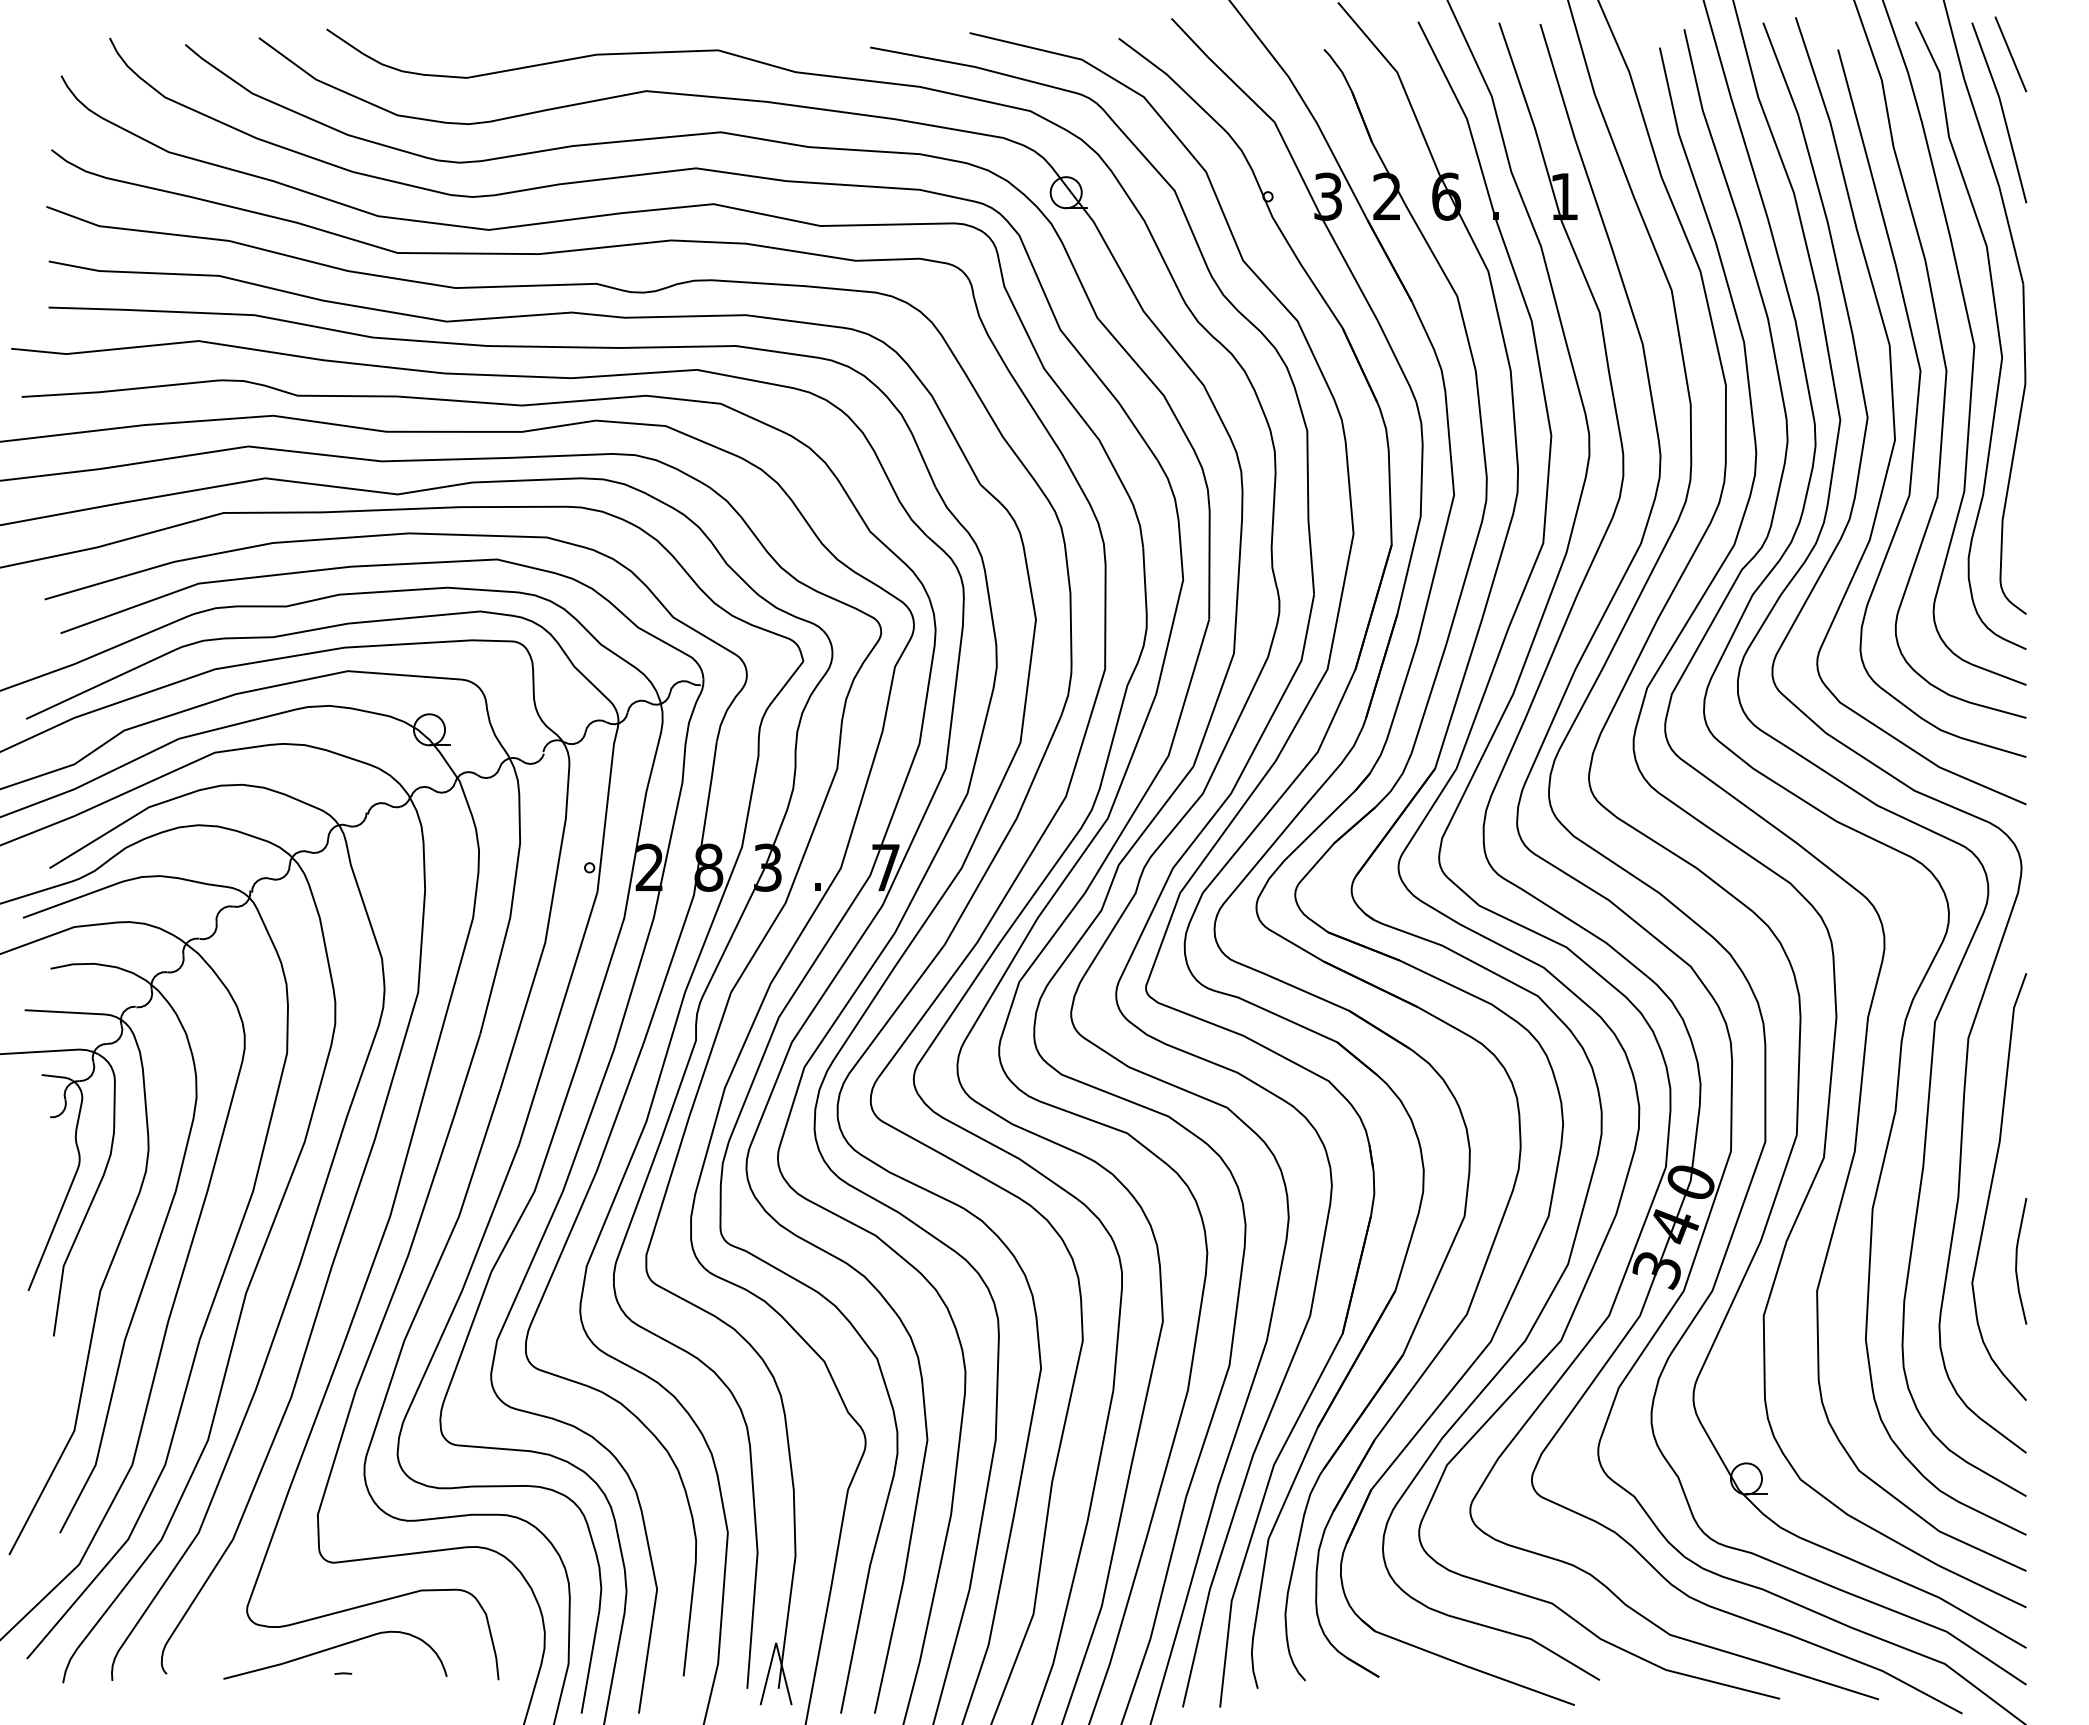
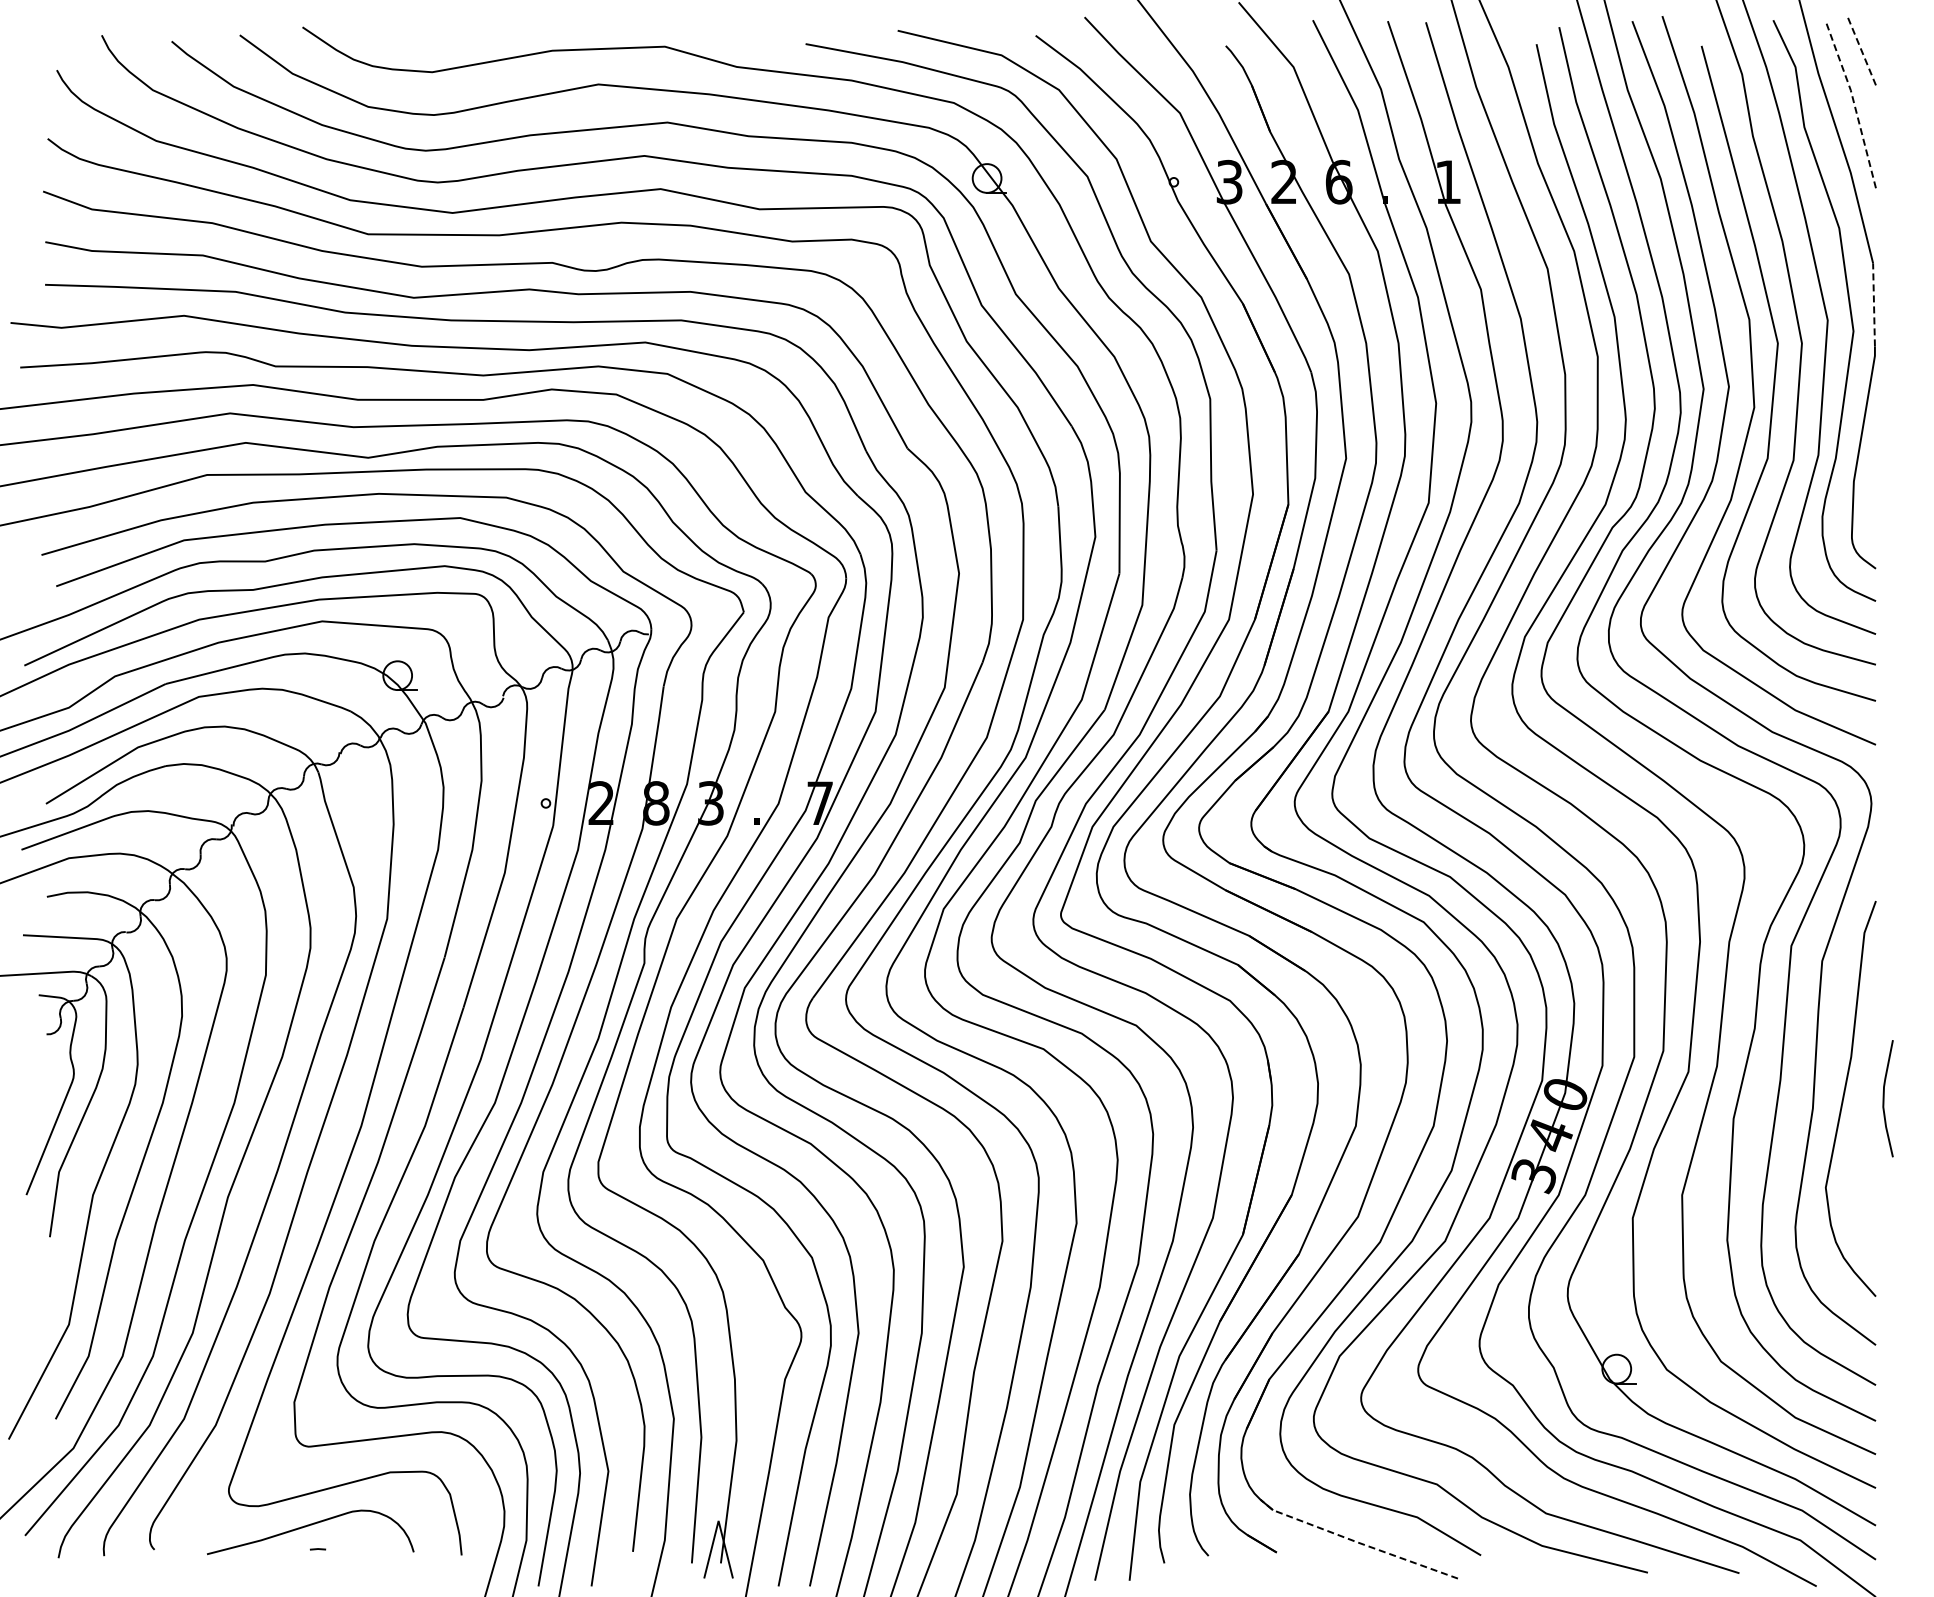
line: (2010, 54) -> (1861, 50), solid -> dashed
line: (2002, 110) -> (1853, 102), solid -> dashed
line: (2024, 328) -> (1874, 304), solid -> dashed
curve: (2017, 1261) -> (1884, 1098), moved
line: (1466, 1666) -> (1357, 1542), solid -> dashed

